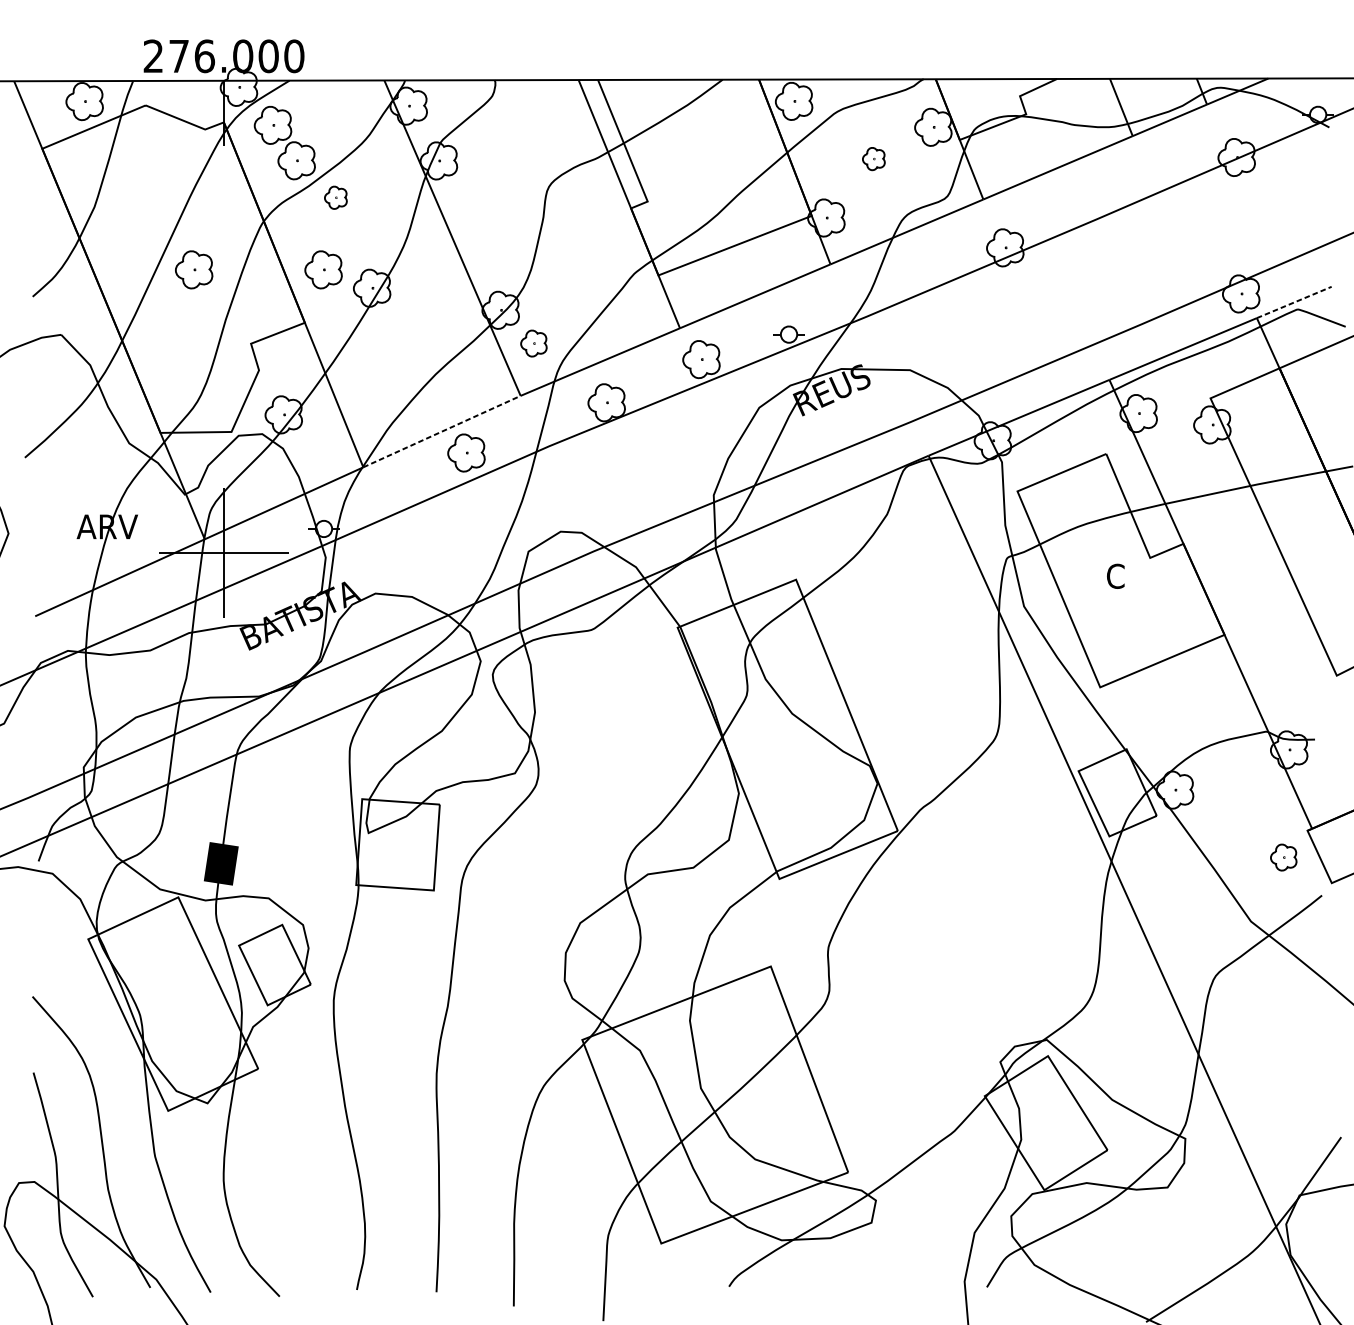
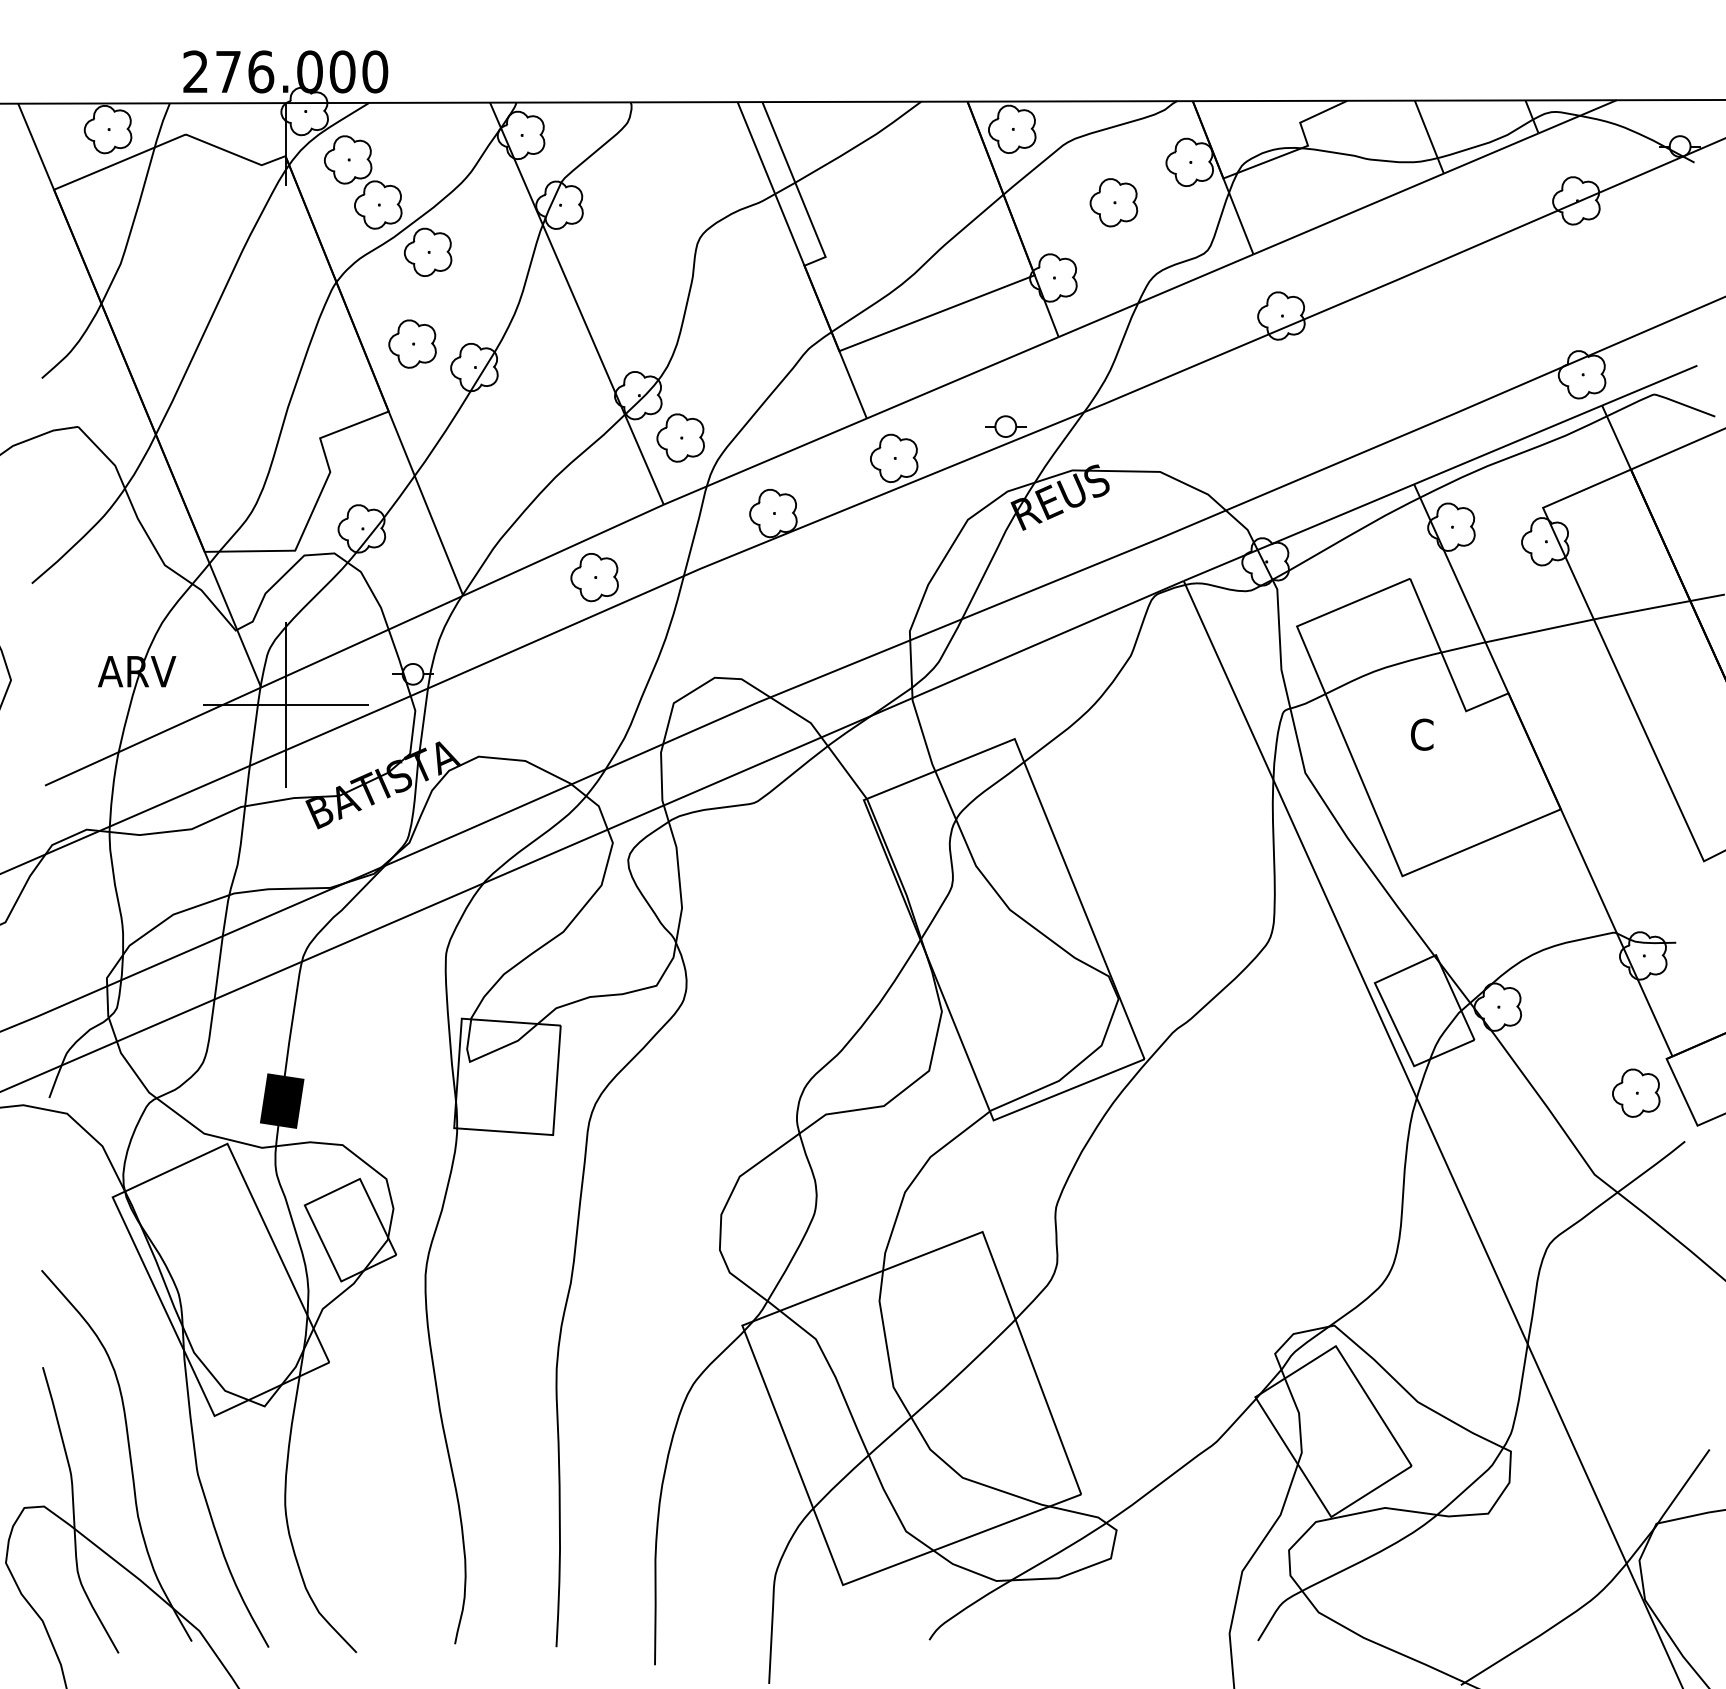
part: (873, 158) -> (1113, 202), size x1.67
part: (336, 197) -> (428, 251), size x1.67
part: (194, 269) -> (247, 343), removed
line: (1294, 302) -> (1649, 385), dashed -> solid
part: (533, 343) -> (680, 437), size x1.43
line: (442, 431) -> (563, 550), dashed -> solid
part: (1283, 857) -> (1636, 1092), size x1.43

